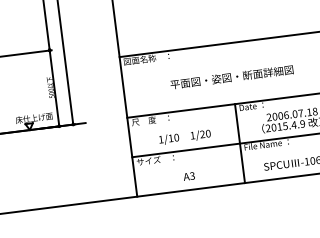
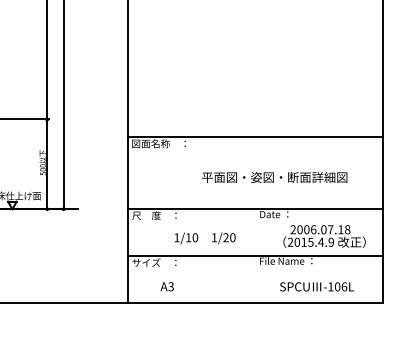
text: (231, 77) -> (274, 177), moved
text: (184, 137) -> (204, 238), moved
line: (240, 143) -> (255, 255), removed
text: (188, 176) -> (166, 286), moved

